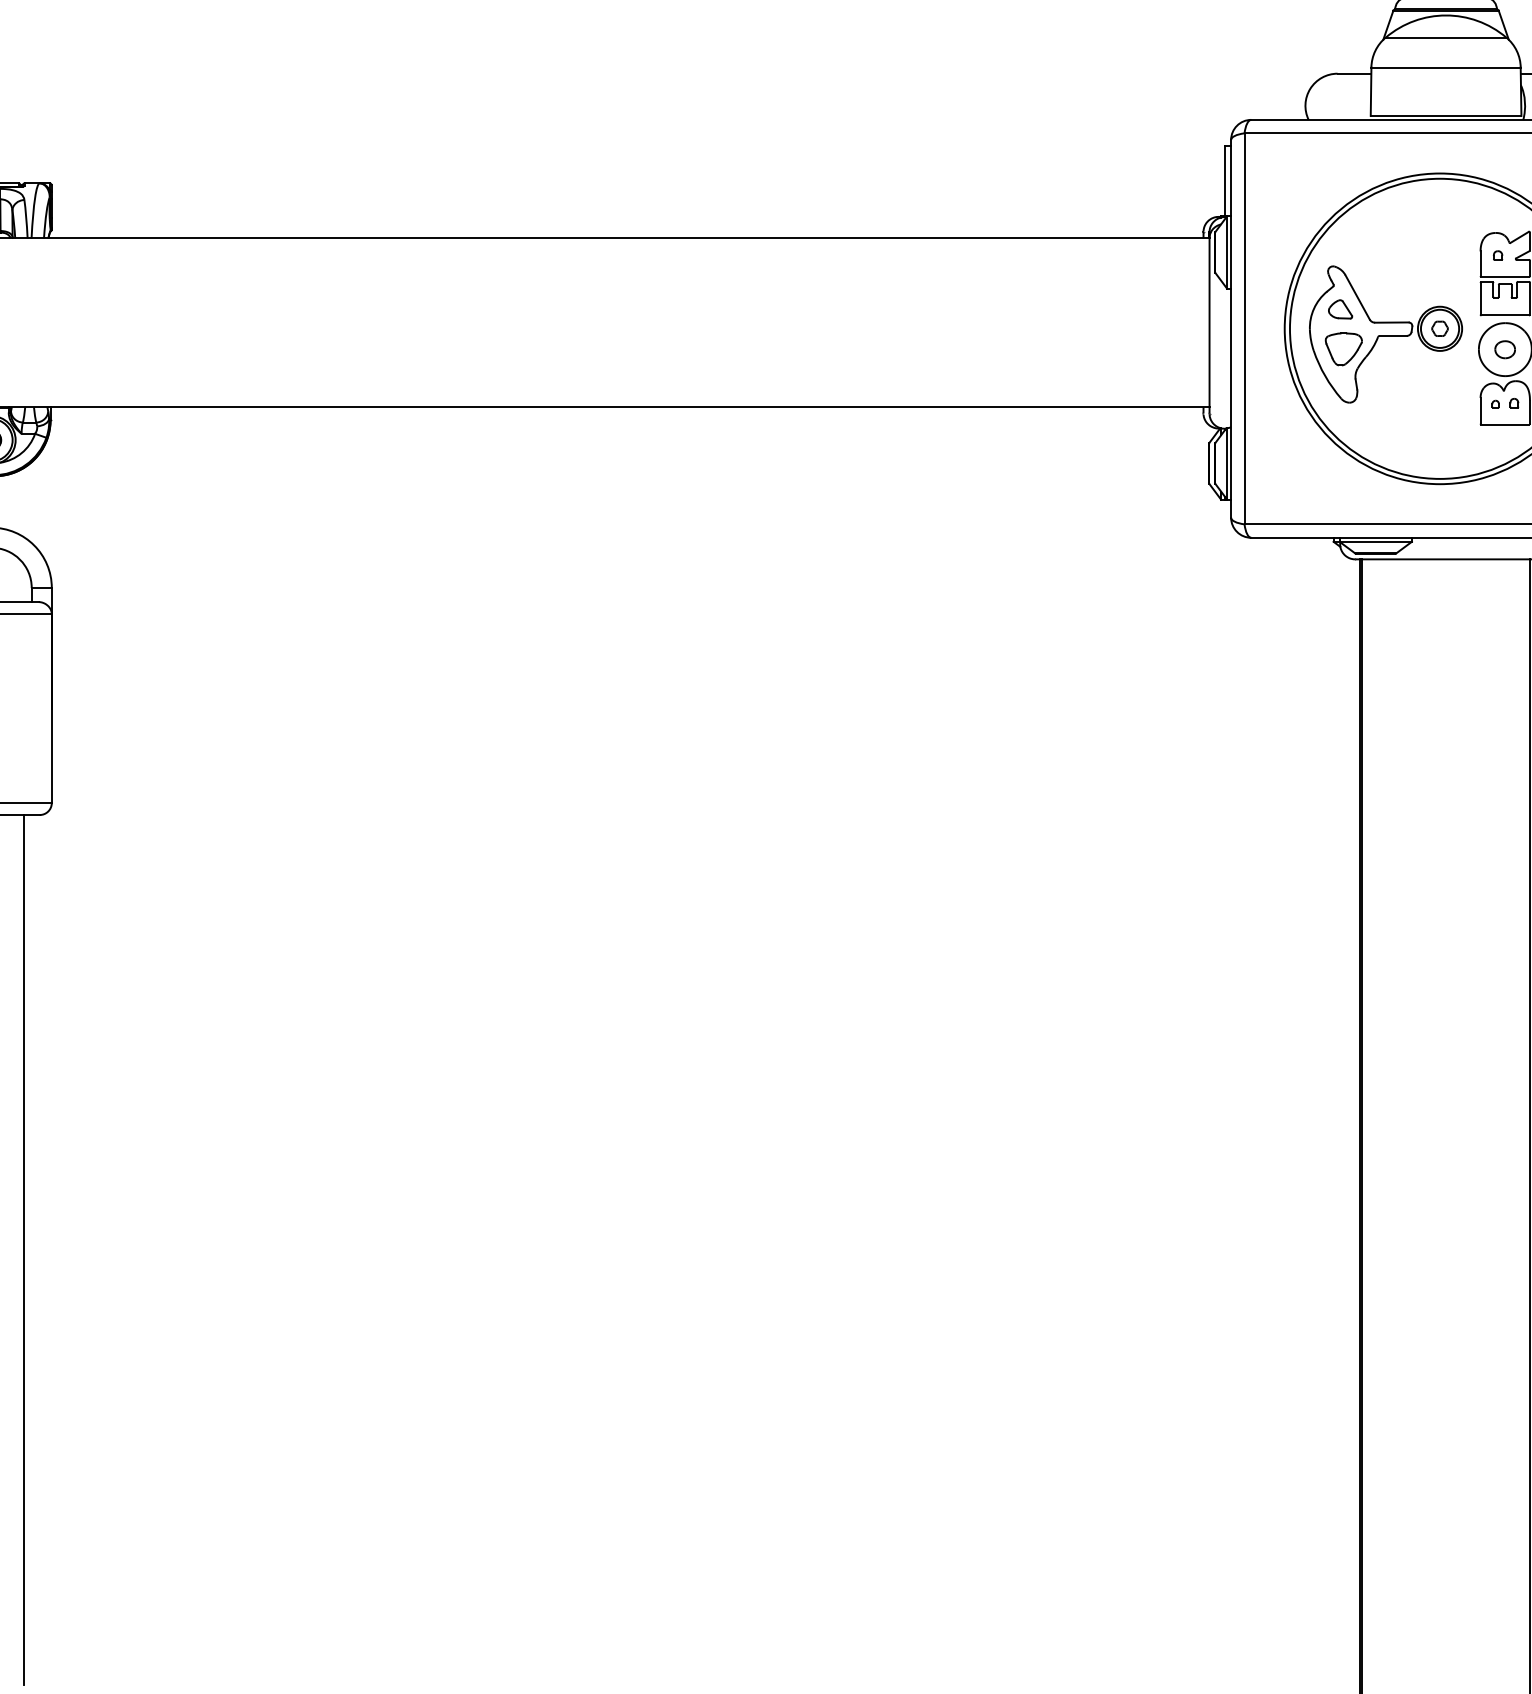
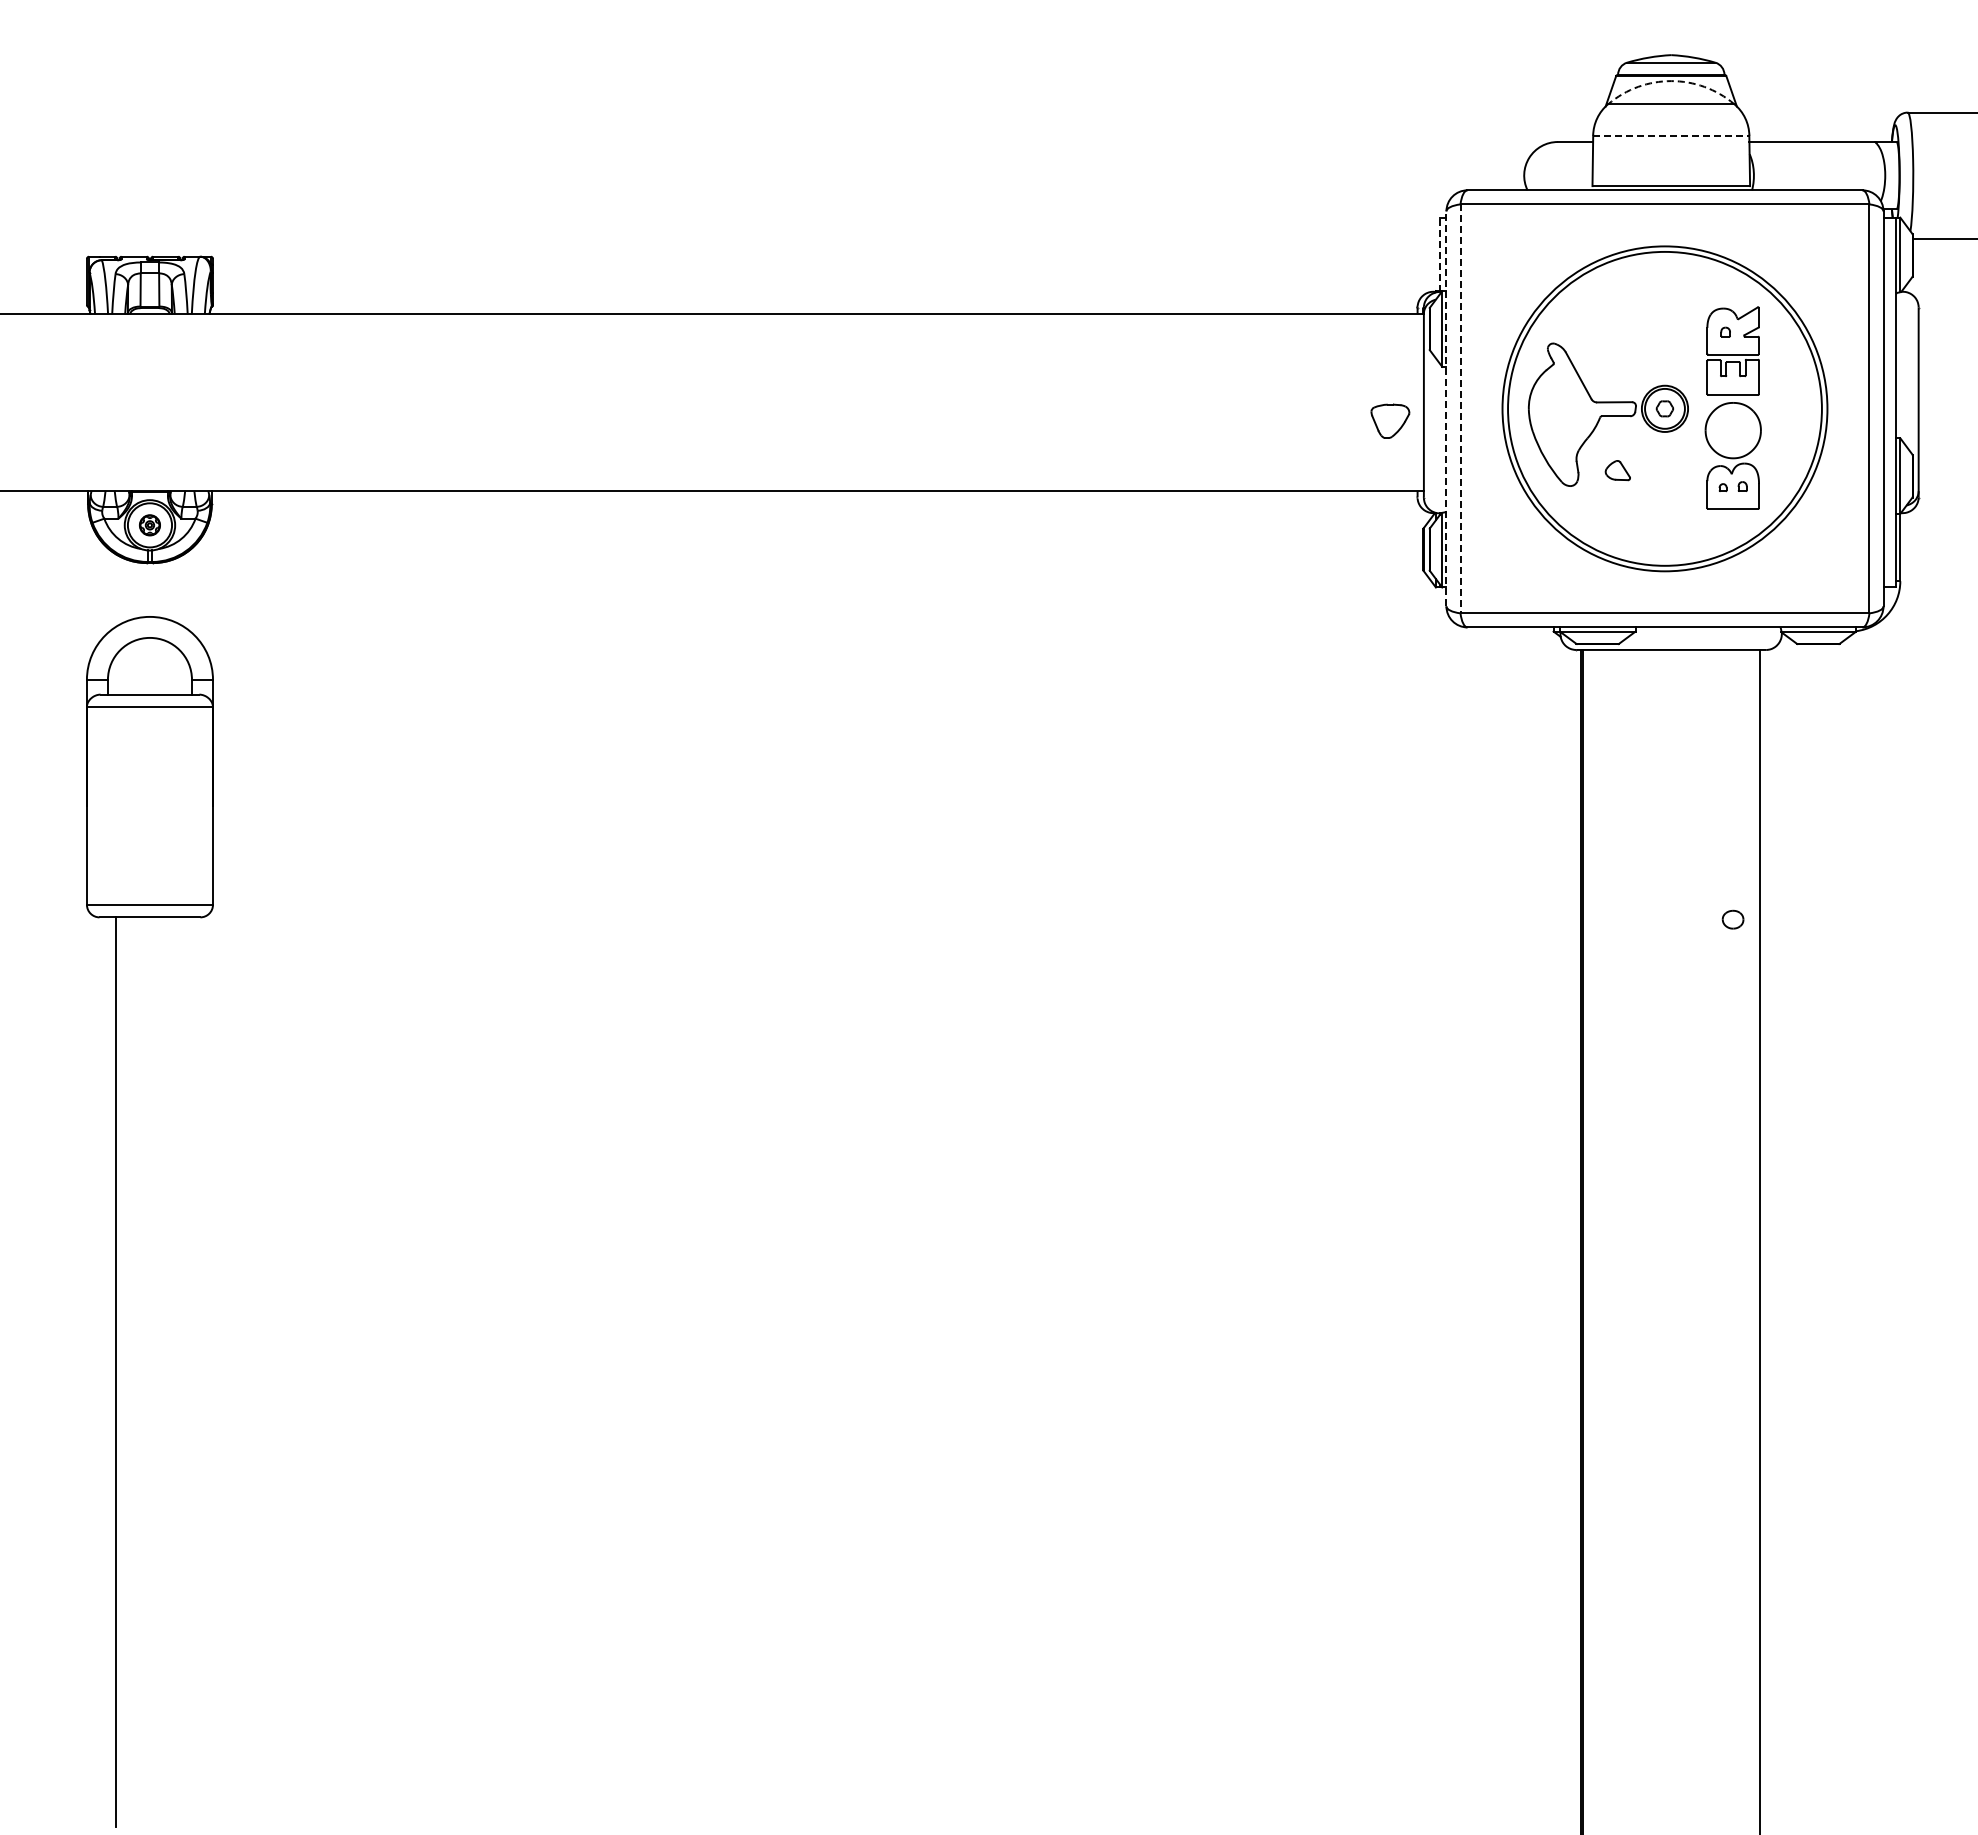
arc: (1446, 15) -> (1671, 81), solid -> dashed
line: (1446, 67) -> (1671, 135), solid -> dashed
line: (1225, 181) -> (1440, 254), solid -> dashed
part: (1340, 309) -> (1617, 470), moved
line: (1231, 328) -> (1446, 408), solid -> dashed
line: (1244, 329) -> (1460, 409), solid -> dashed
part: (1343, 348) -> (1390, 420), moved
part: (1504, 349) -> (1732, 919), moved
line: (23, 1249) -> (183, 1371), removed

